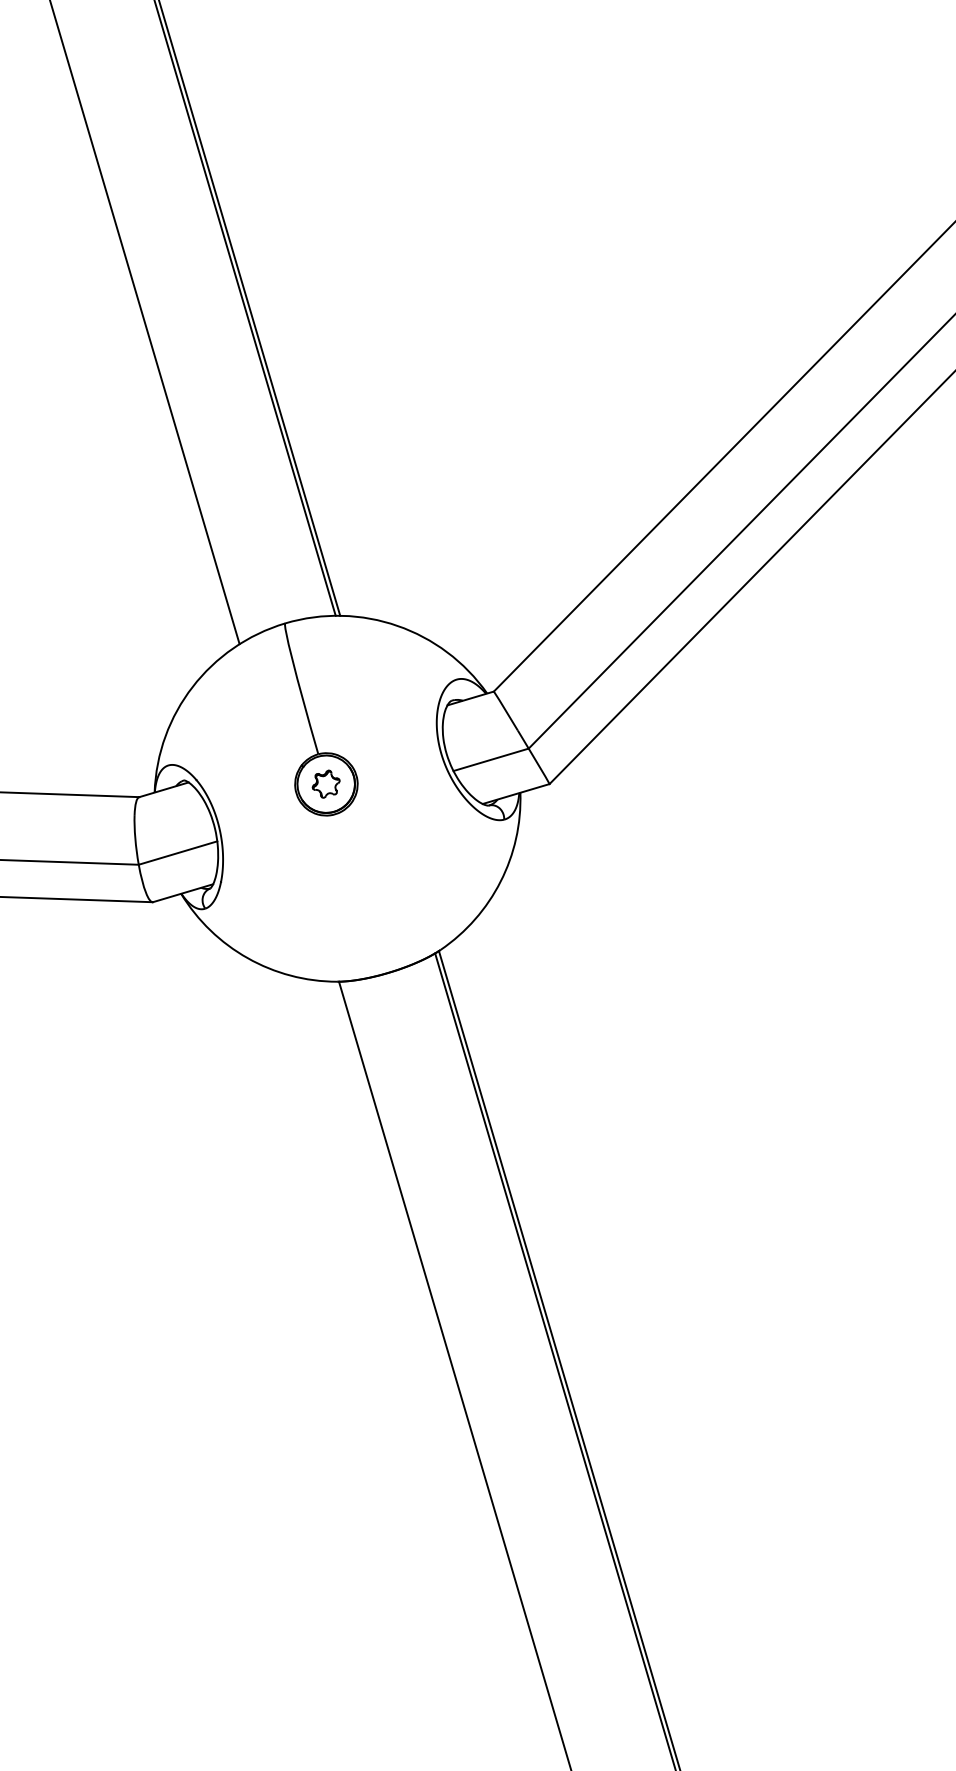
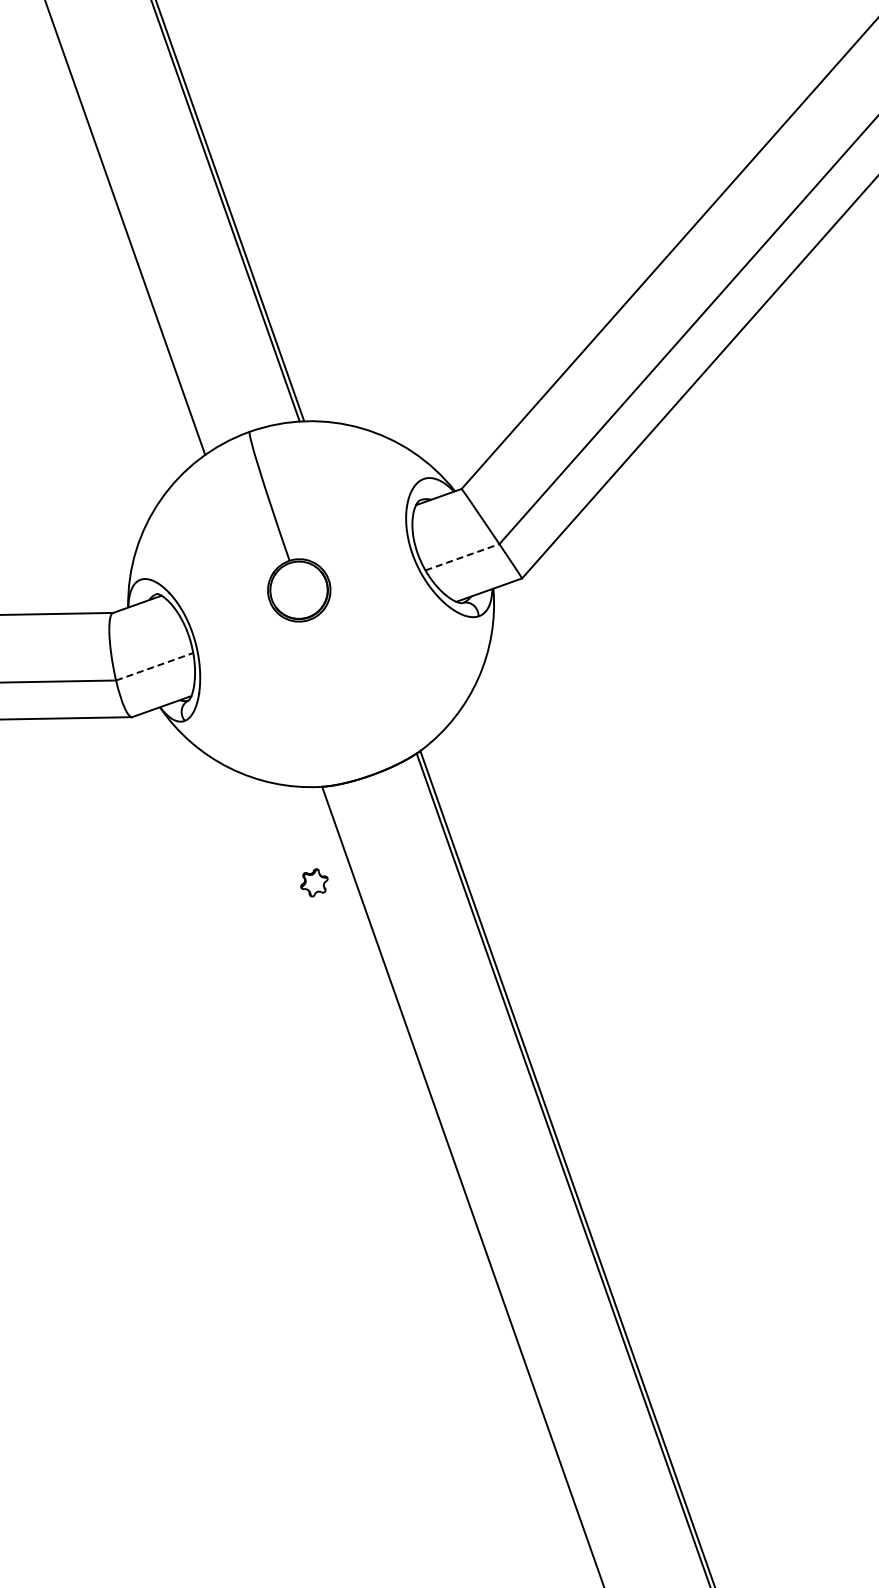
line: (491, 759) -> (462, 556), solid -> dashed
part: (325, 783) -> (313, 882), moved
line: (178, 853) -> (155, 667), solid -> dashed

